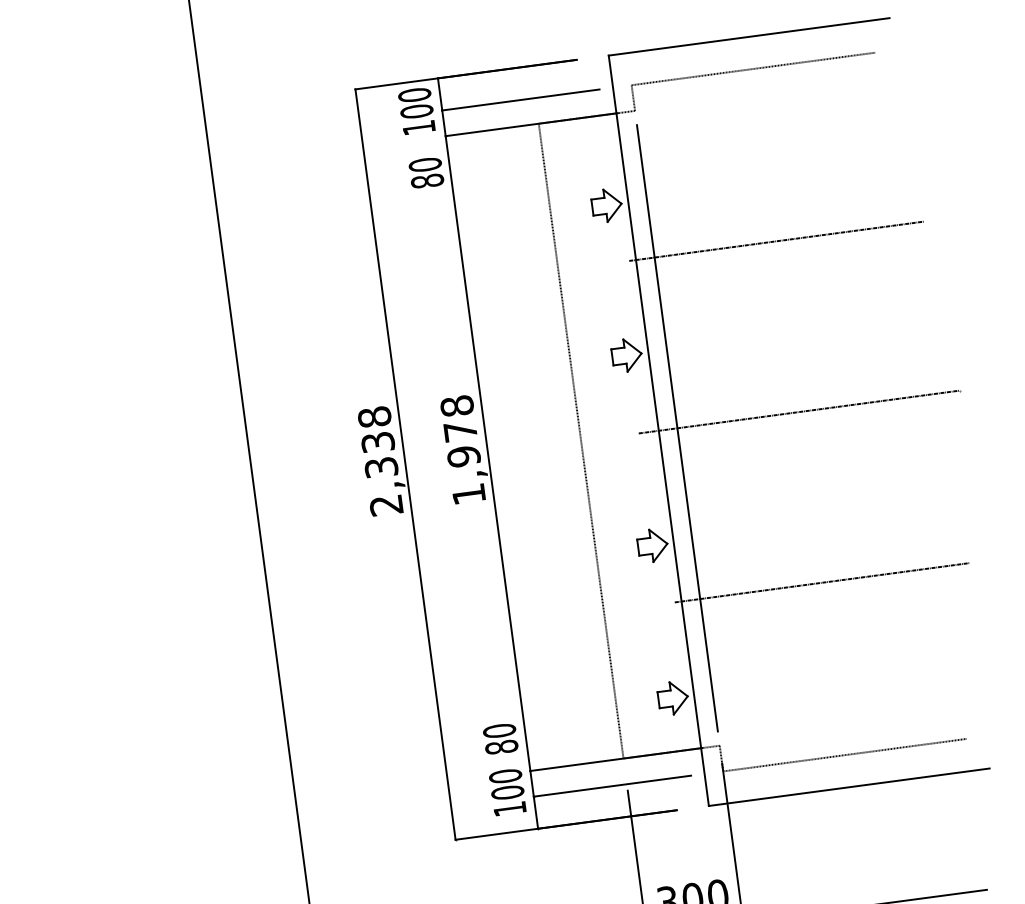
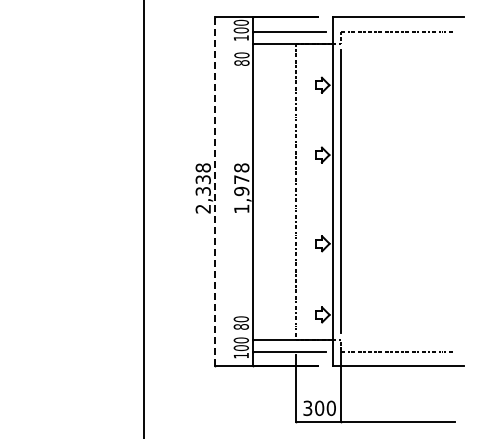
line: (775, 240) -> (397, 111), removed
line: (797, 412) -> (397, 191), removed
line: (405, 464) -> (214, 191), solid -> dashed
line: (820, 583) -> (397, 271), removed

